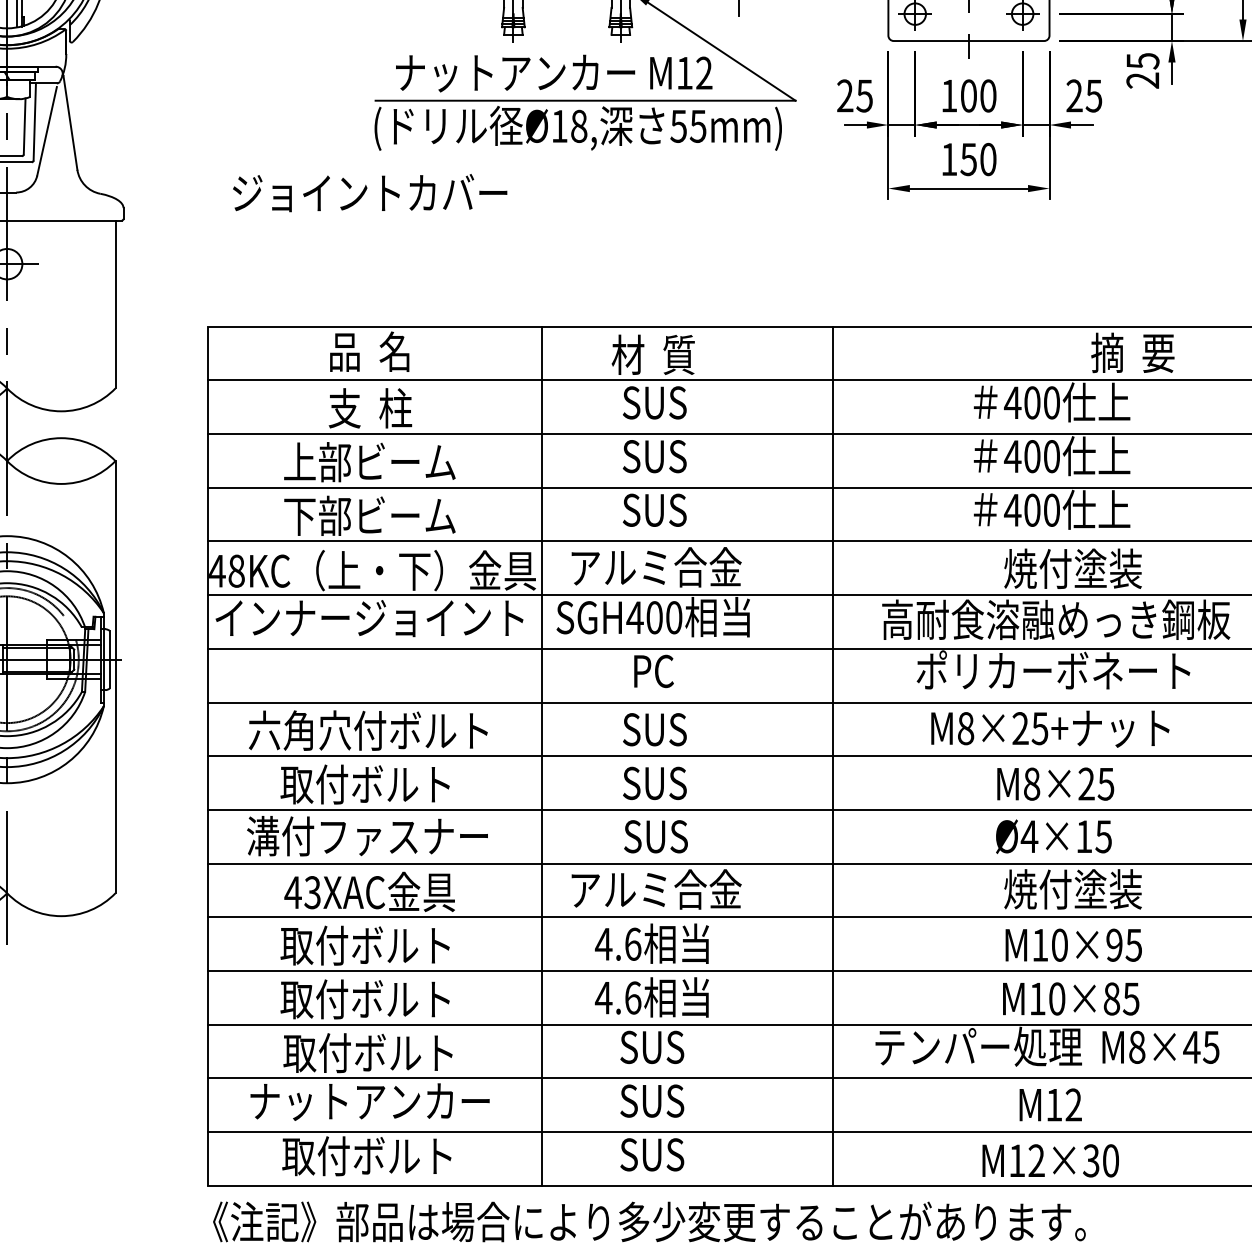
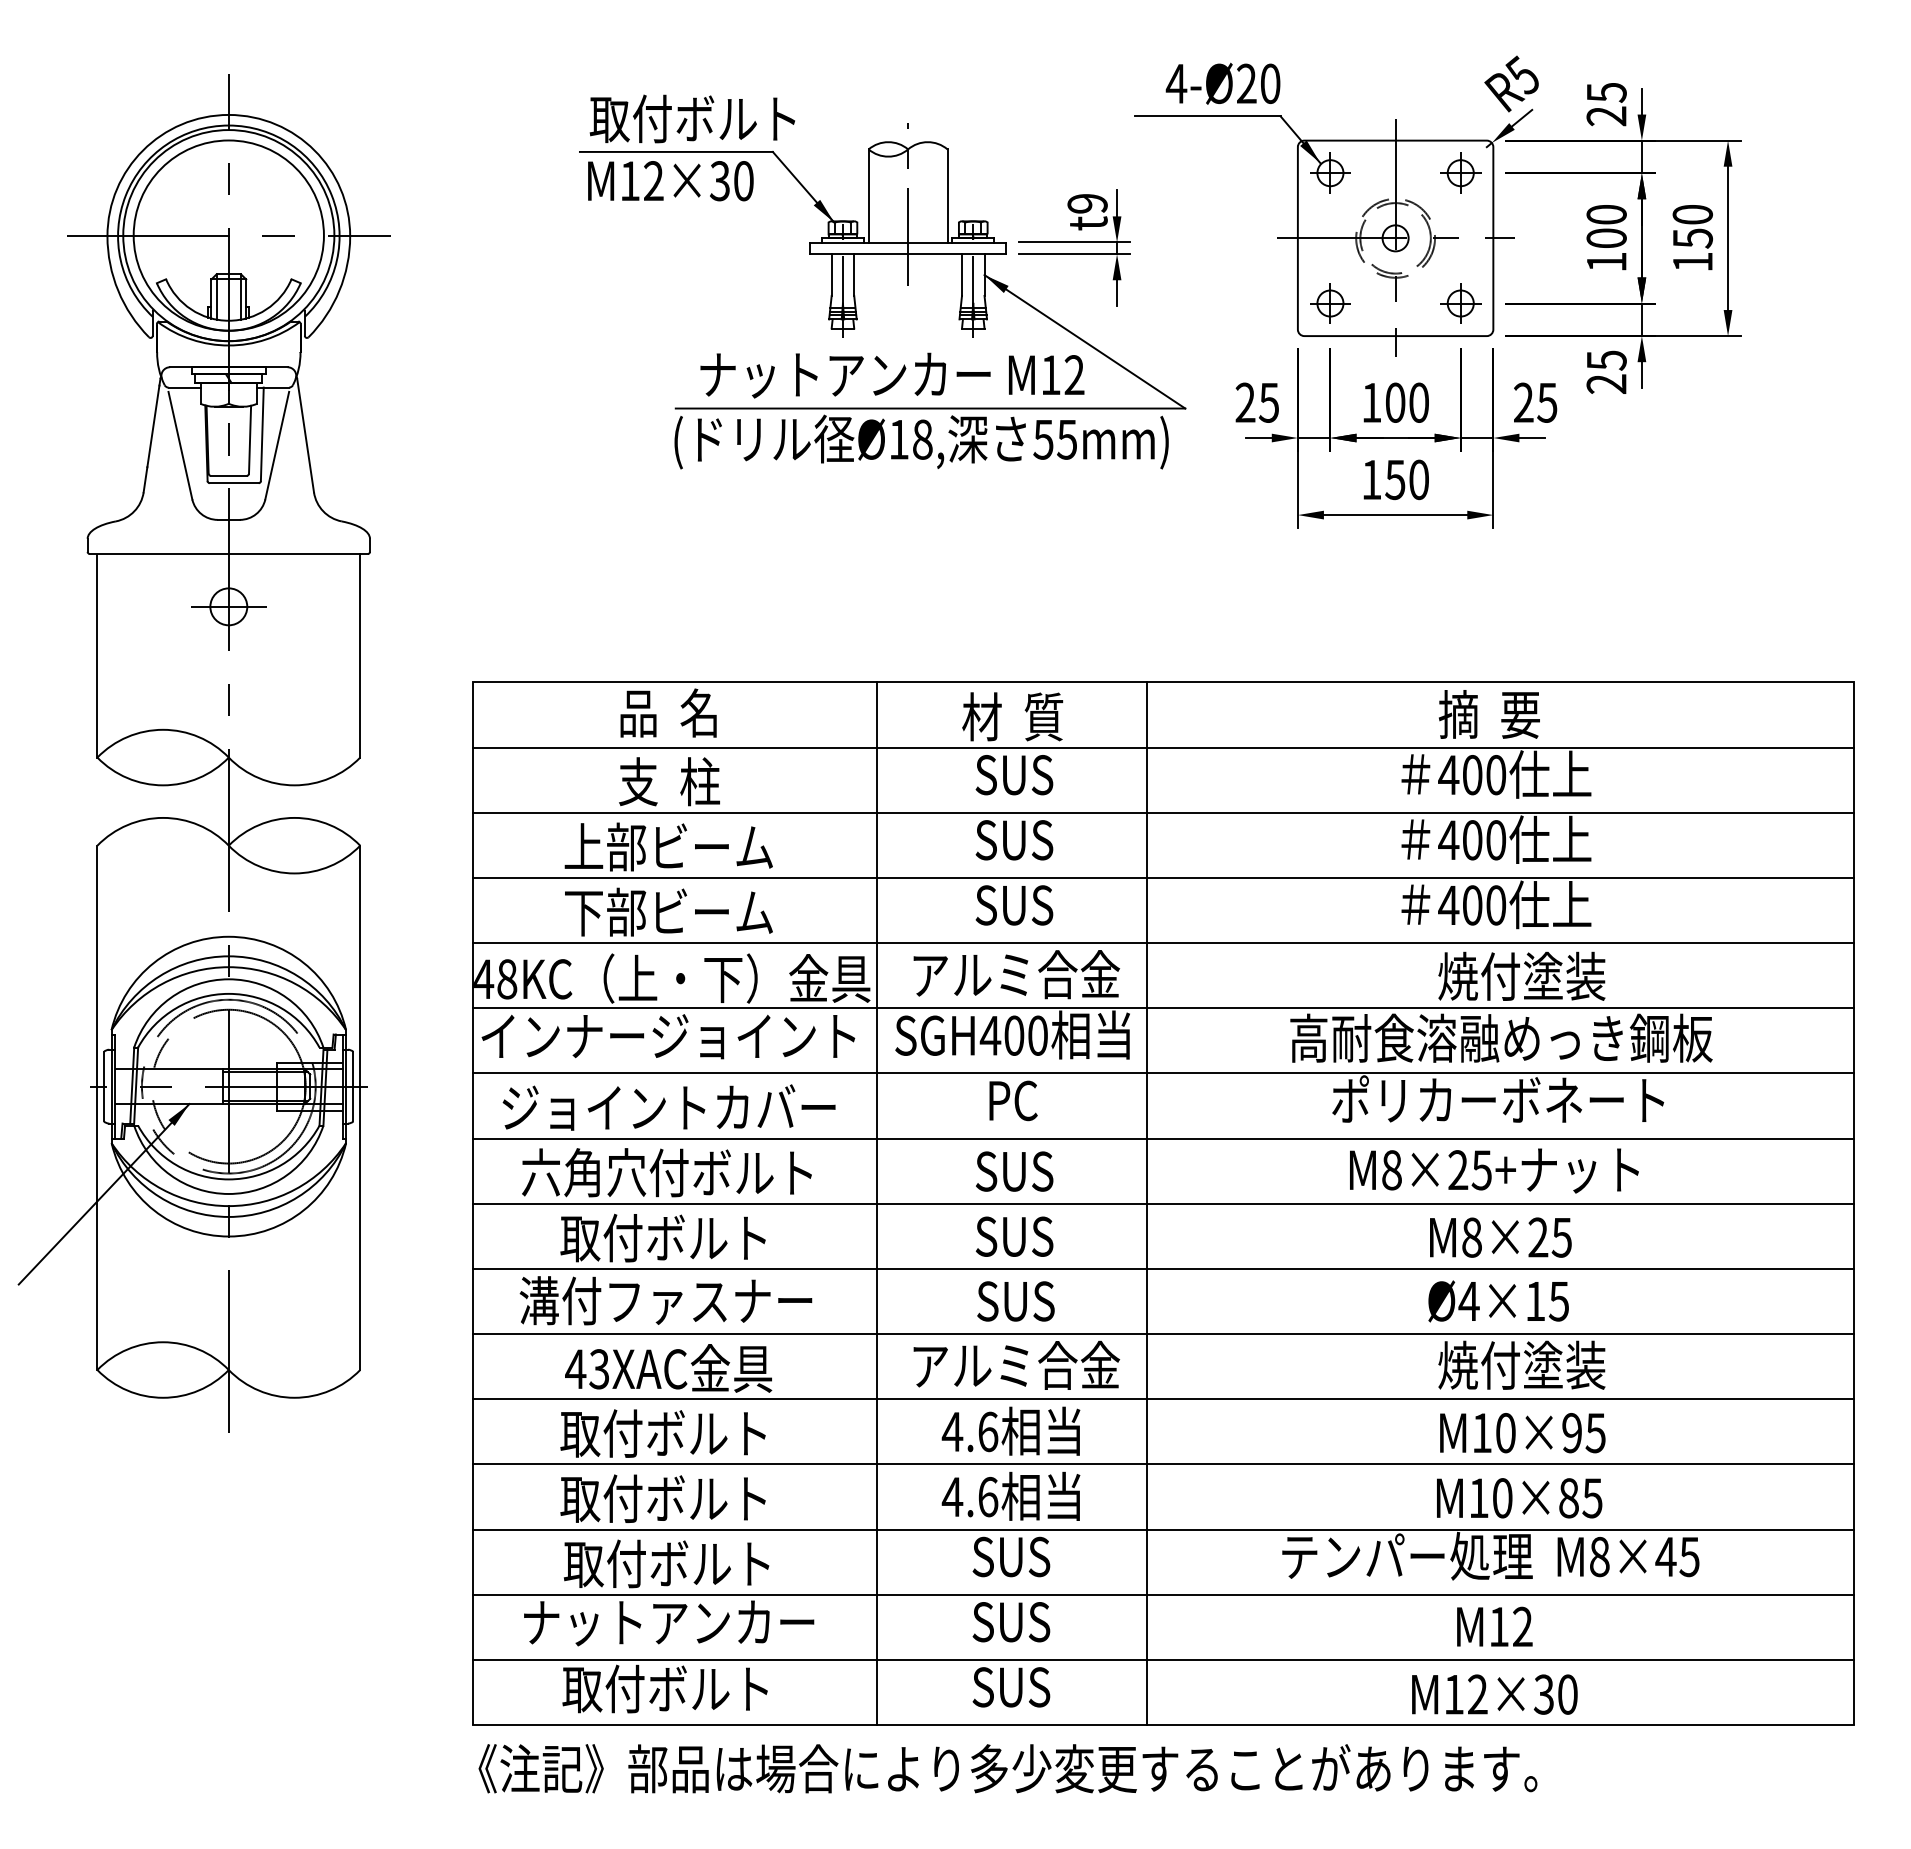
text: (369, 193) -> (668, 1107), moved
text: (1132, 352) -> (1489, 714), moved
line: (832, 756) -> (1147, 1203), moved

